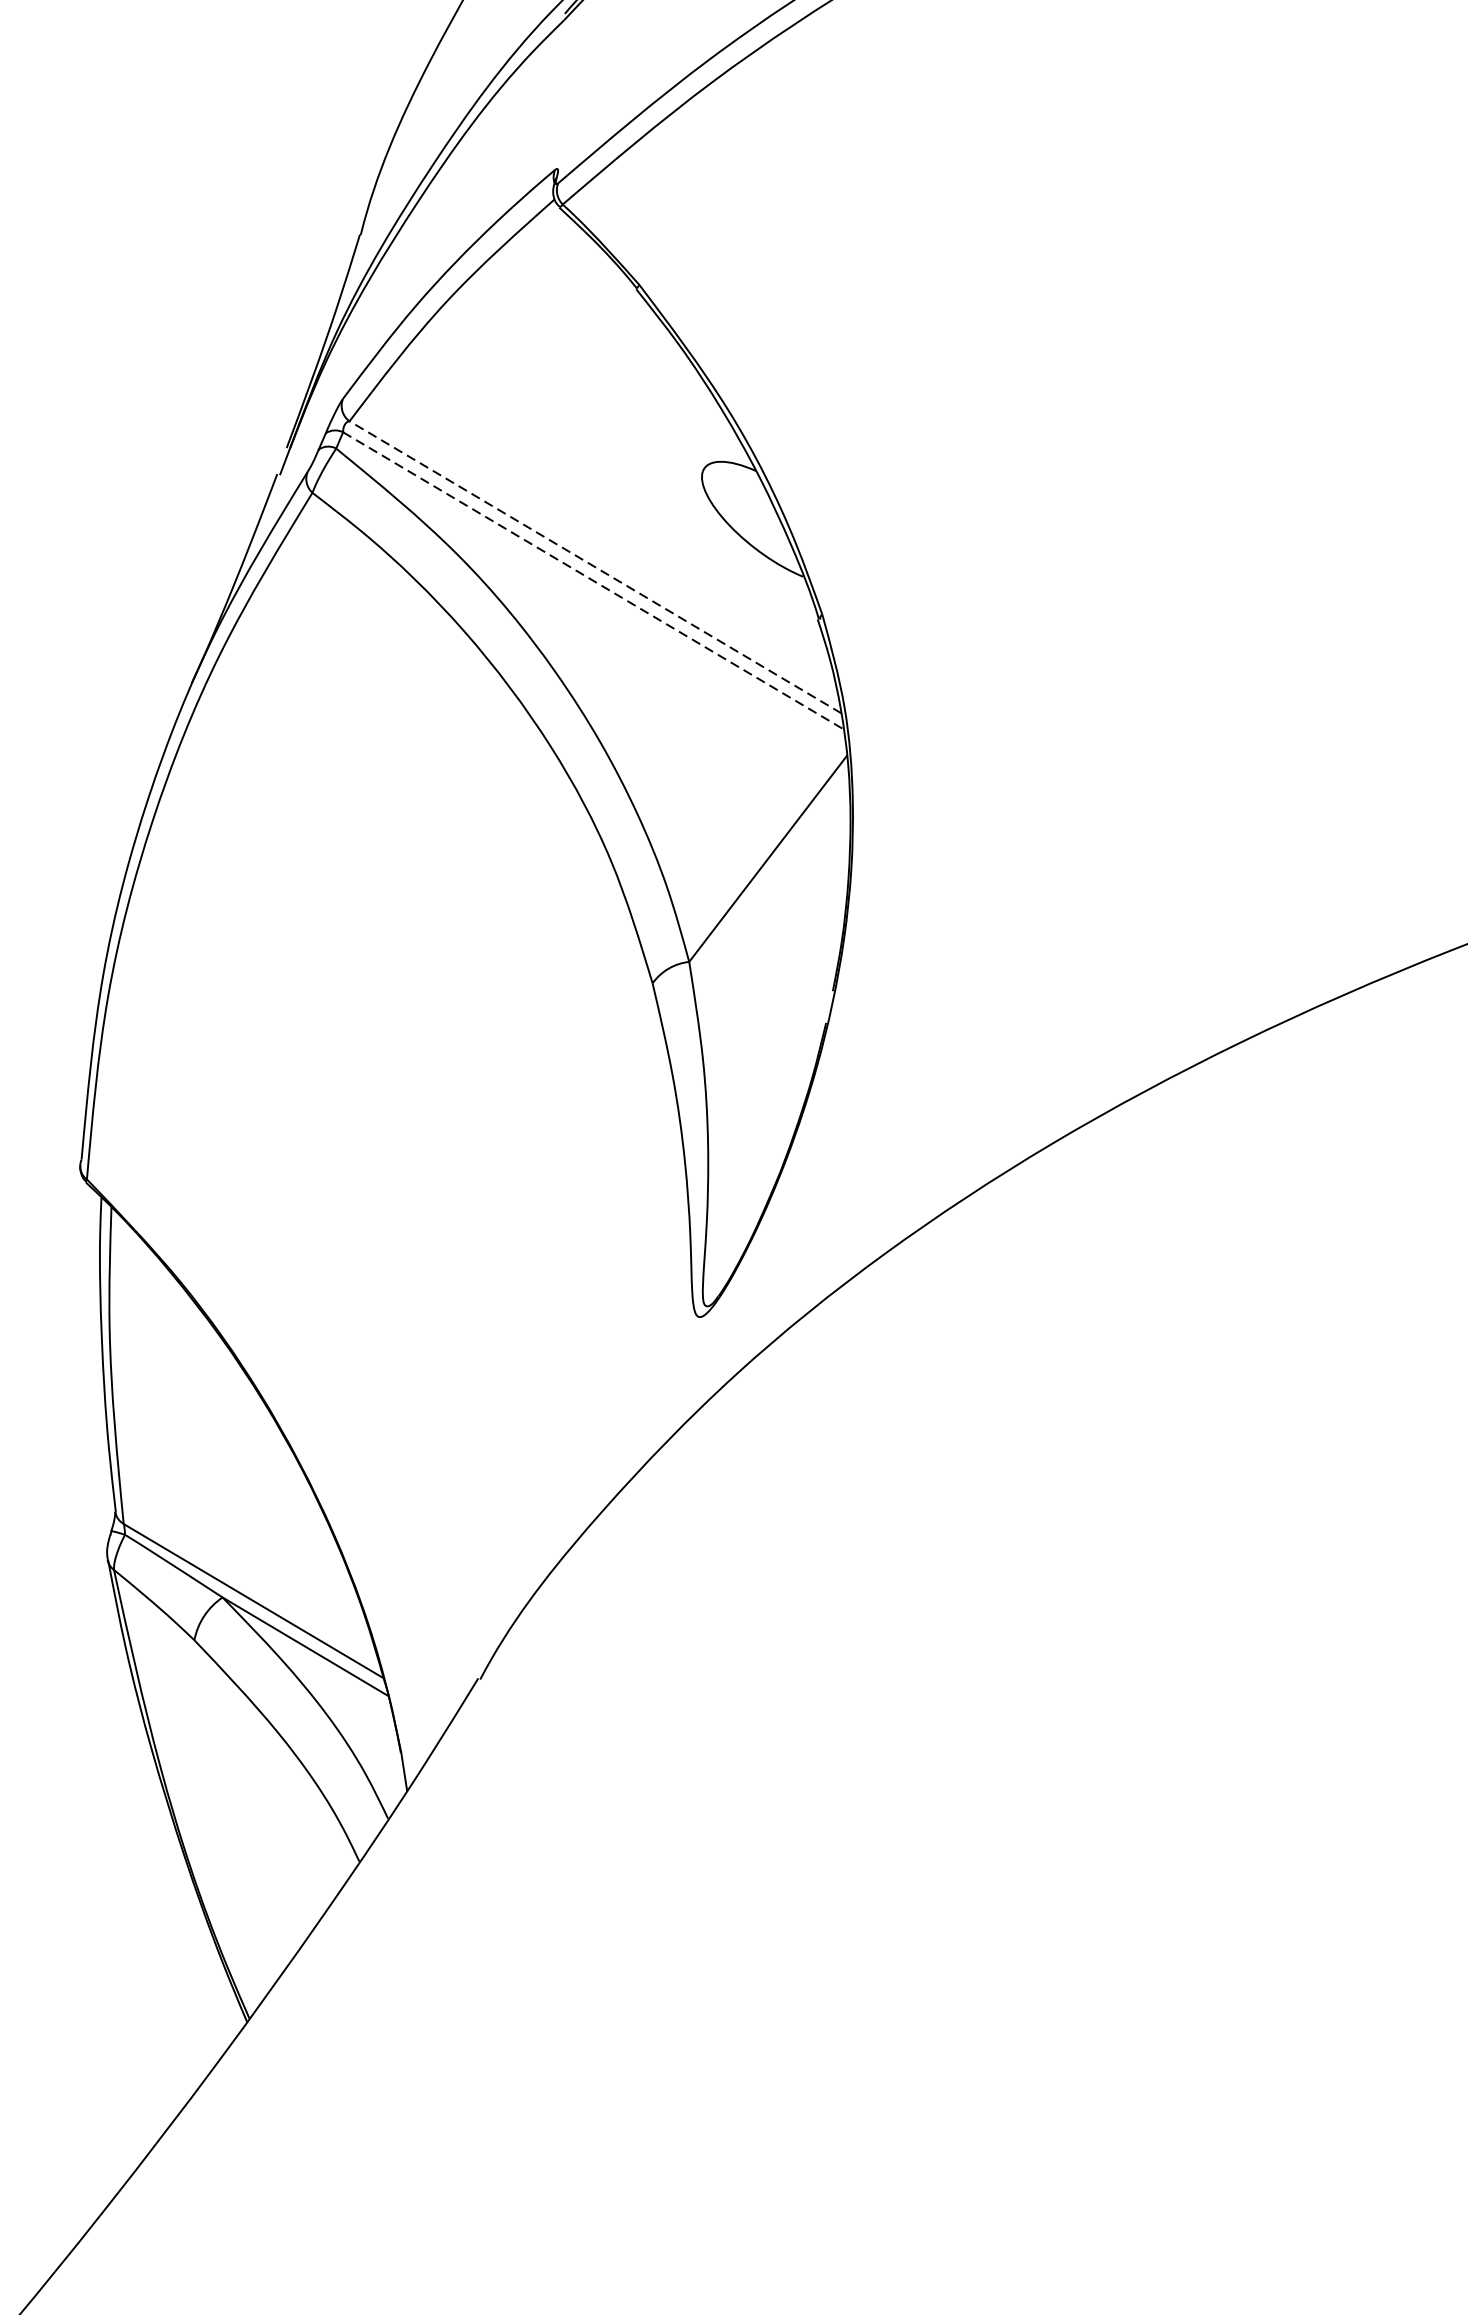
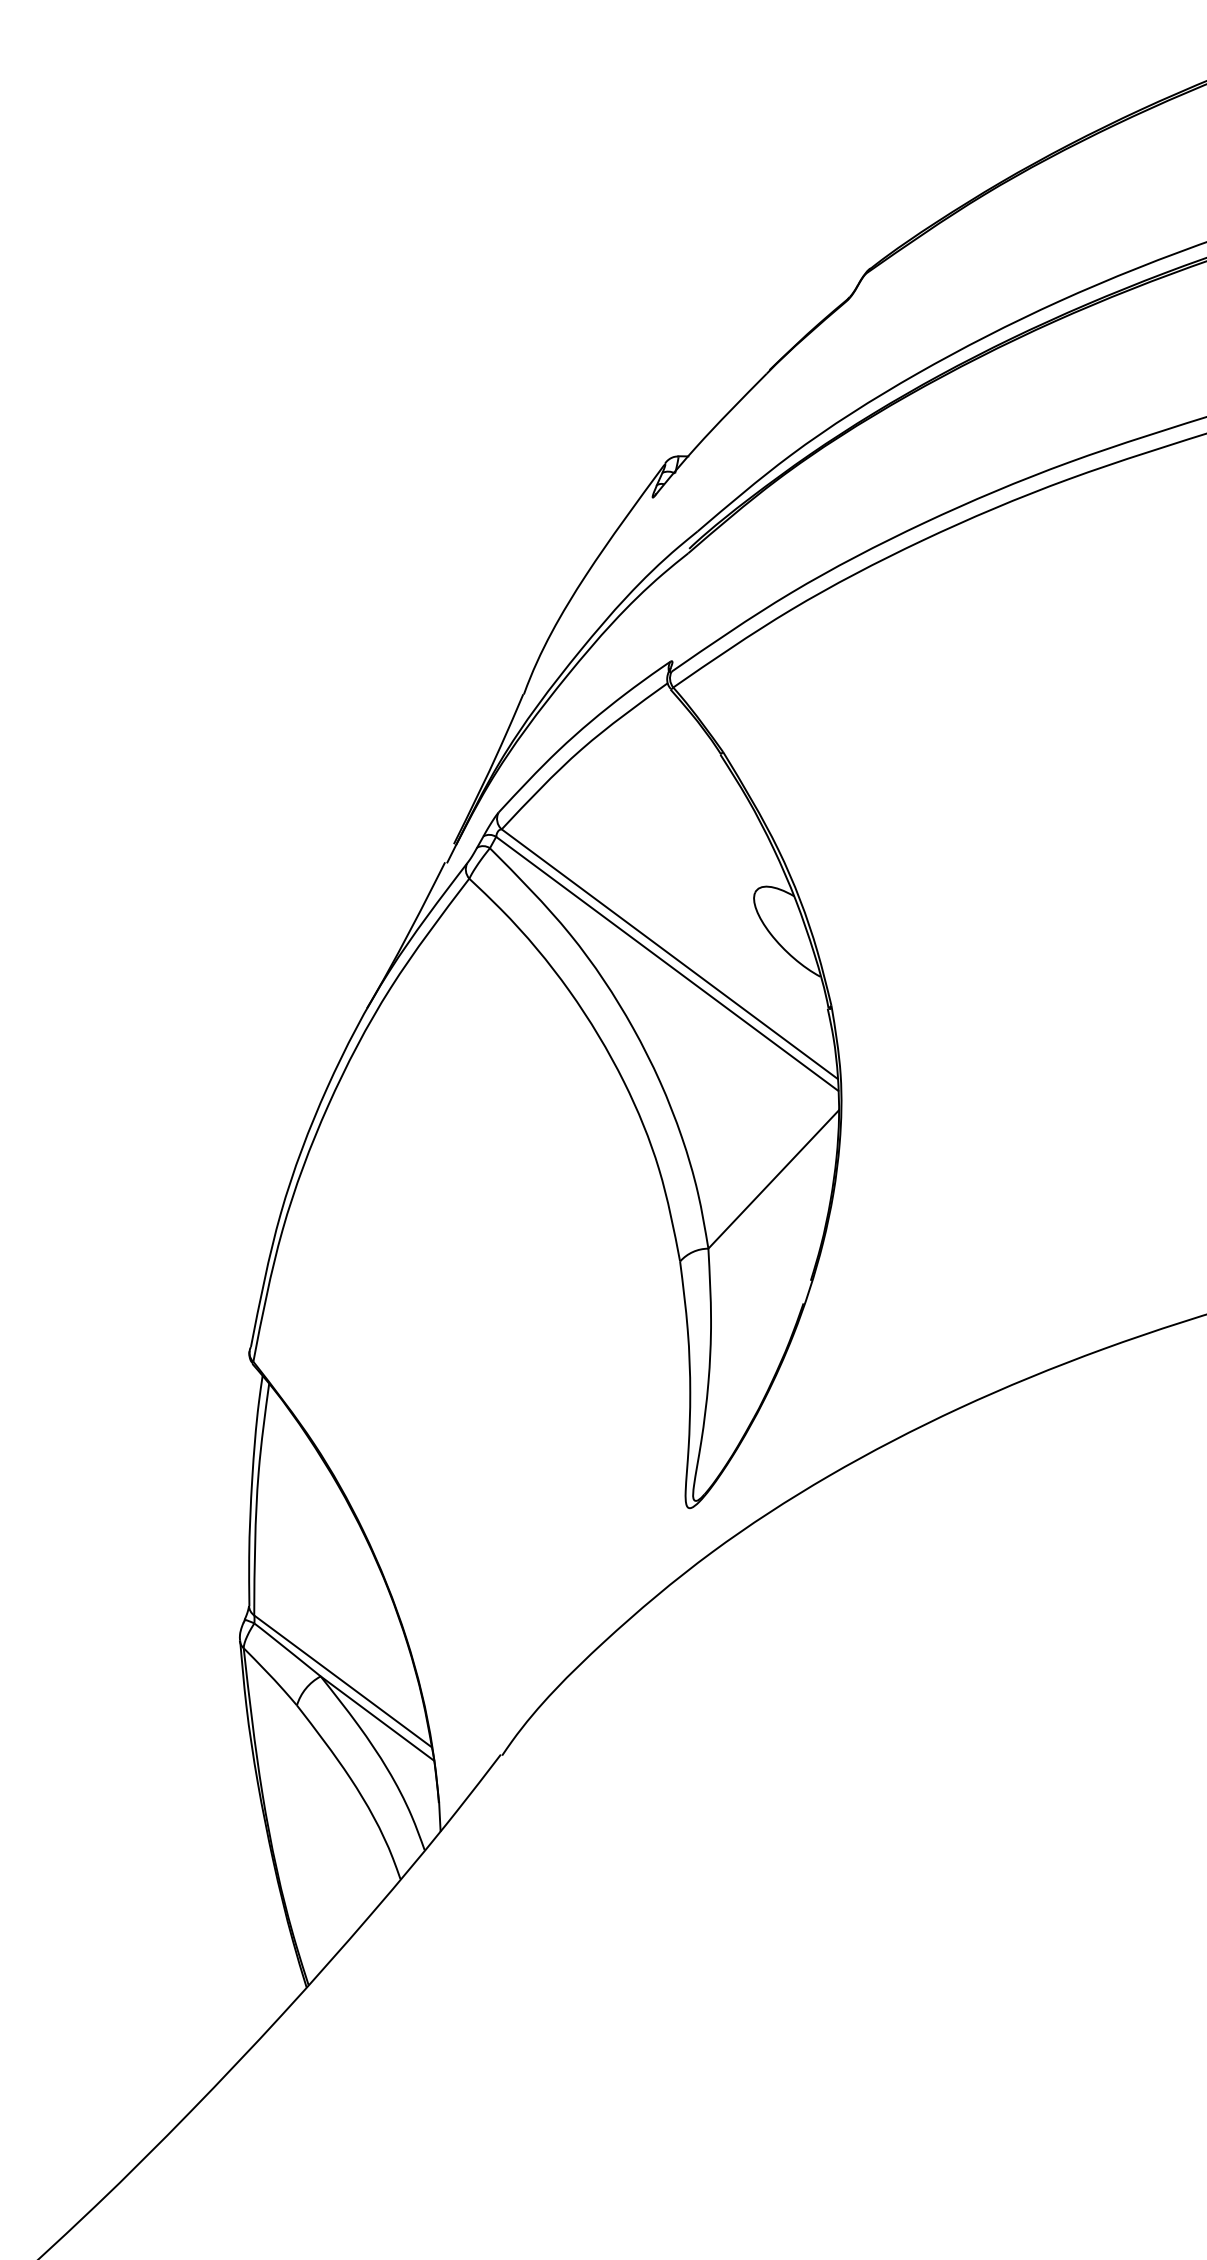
line: (594, 566) -> (669, 953), dashed -> solid
line: (593, 581) -> (667, 964), dashed -> solid

